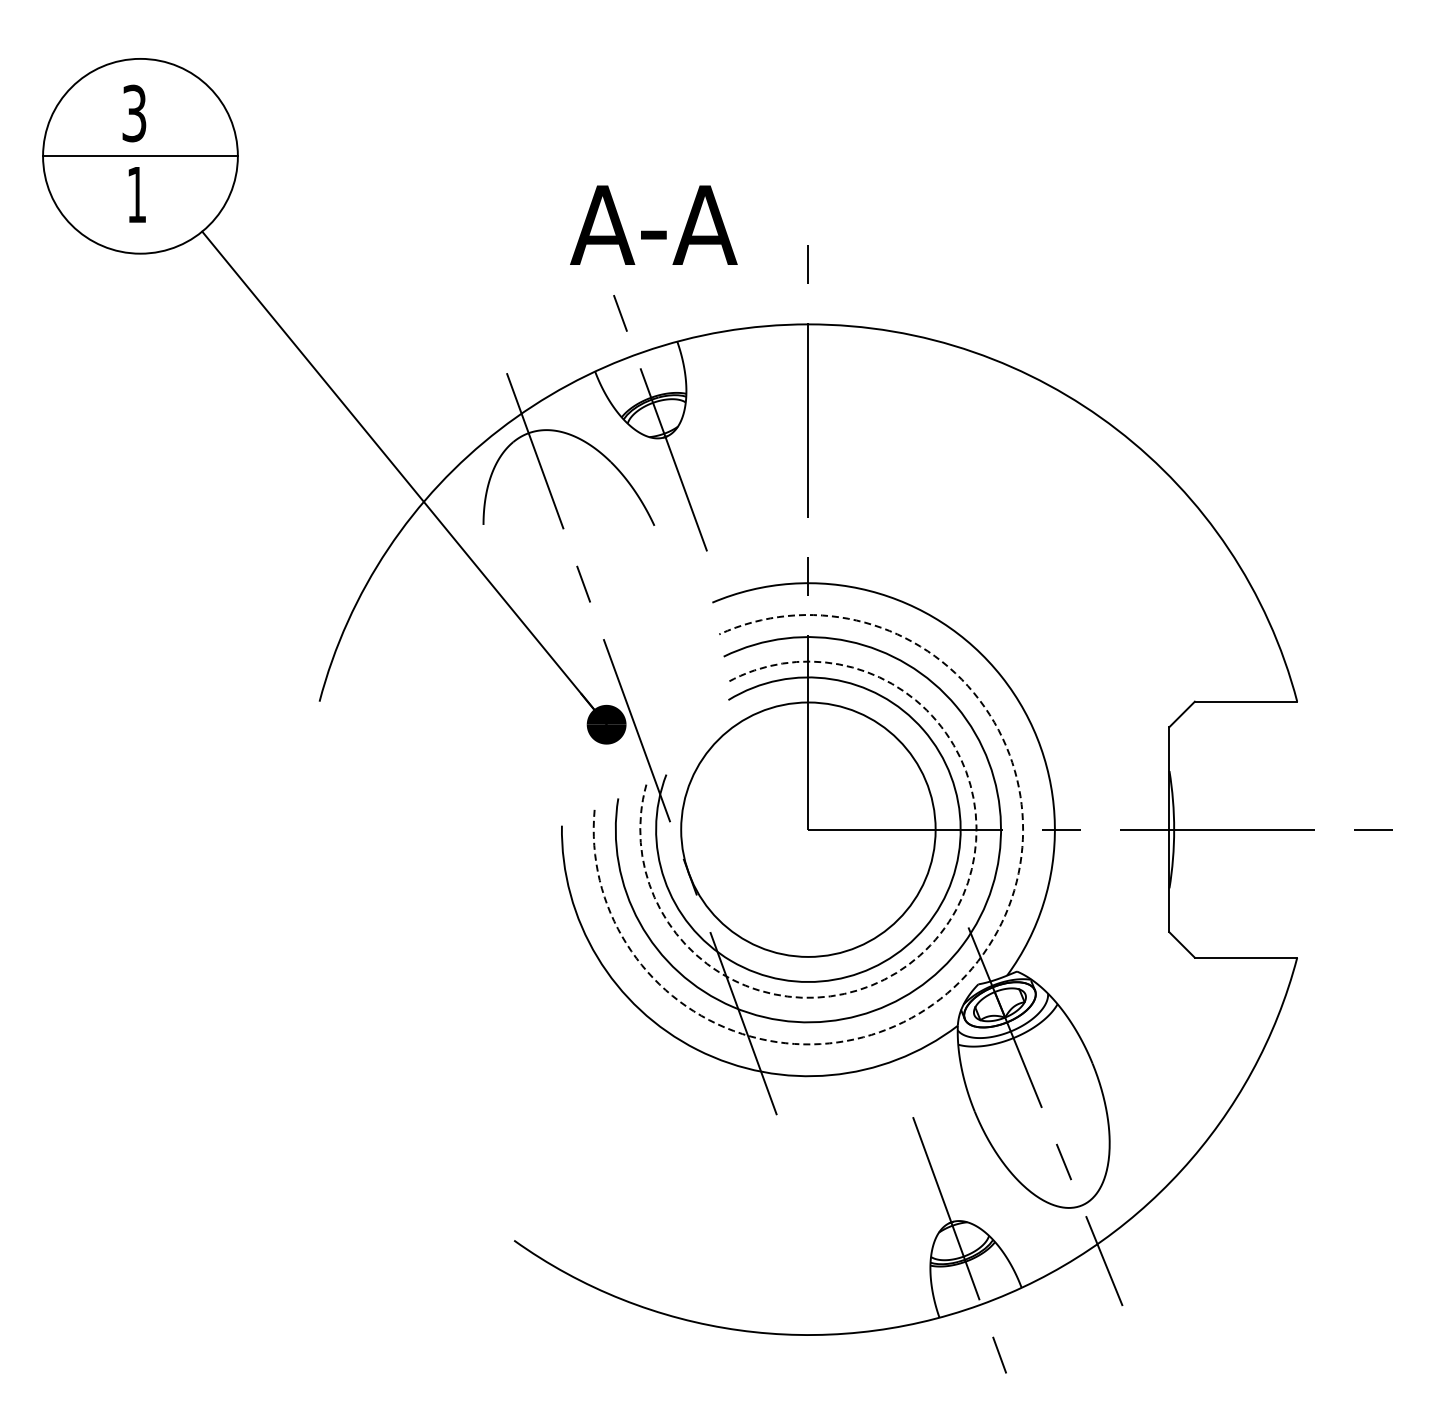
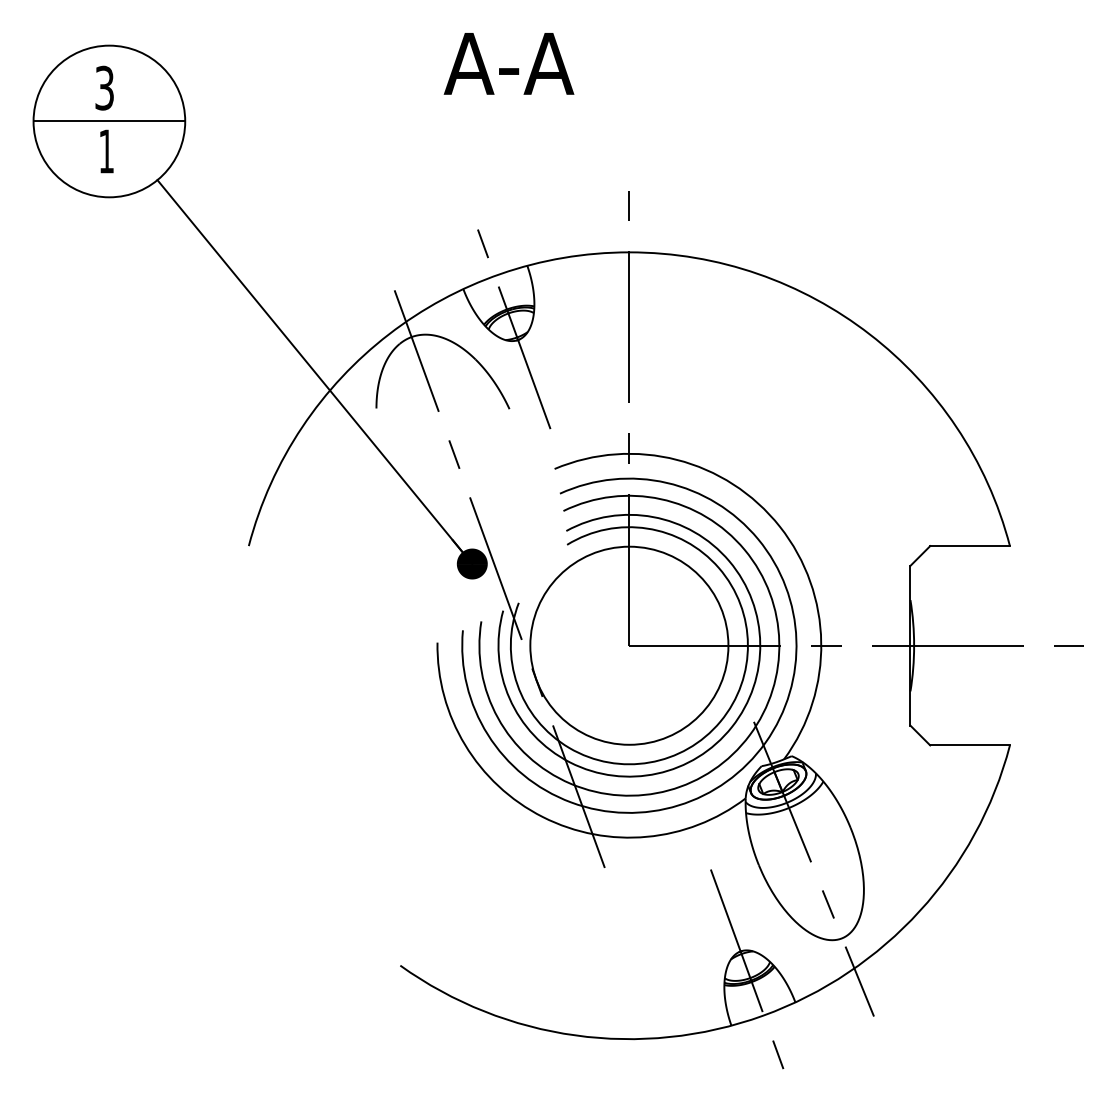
text: (653, 224) -> (508, 63), moved
arc: (940, 934) -> (732, 727), dashed -> solid
arc: (983, 954) -> (765, 742), dashed -> solid

